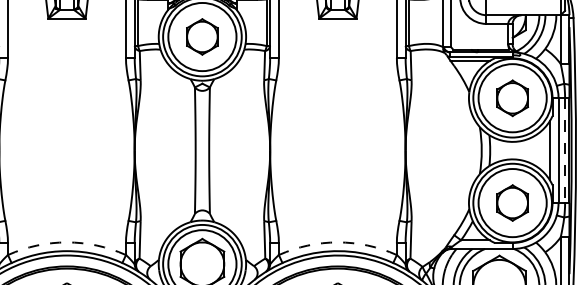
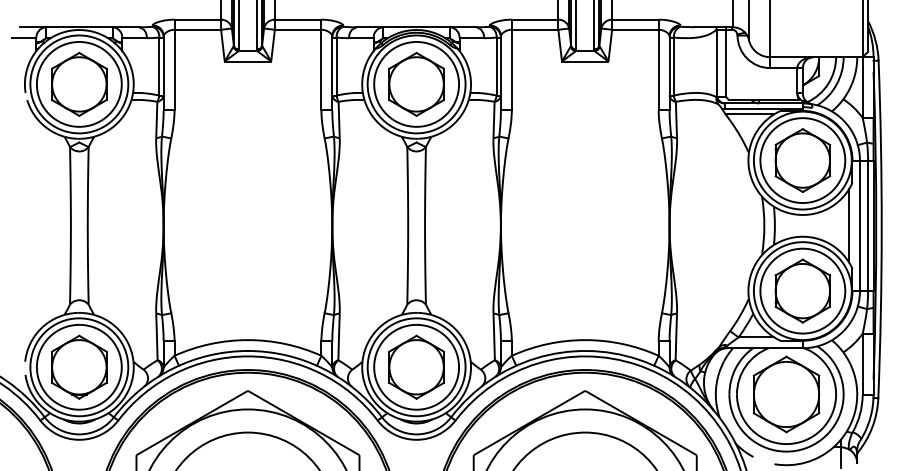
part: (202, 36) -> (416, 83), size x1.43
part: (512, 98) -> (802, 160), size x1.43
line: (565, 151) -> (868, 226), dashed -> solid
part: (512, 202) -> (802, 290), size x1.43
arc: (66, 242) -> (247, 340), dashed -> solid
arc: (338, 242) -> (585, 340), dashed -> solid

